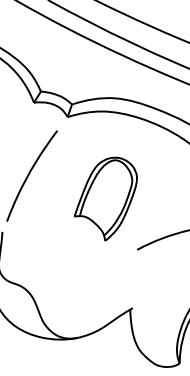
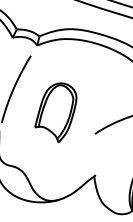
part: (105, 198) -> (55, 112), moved

